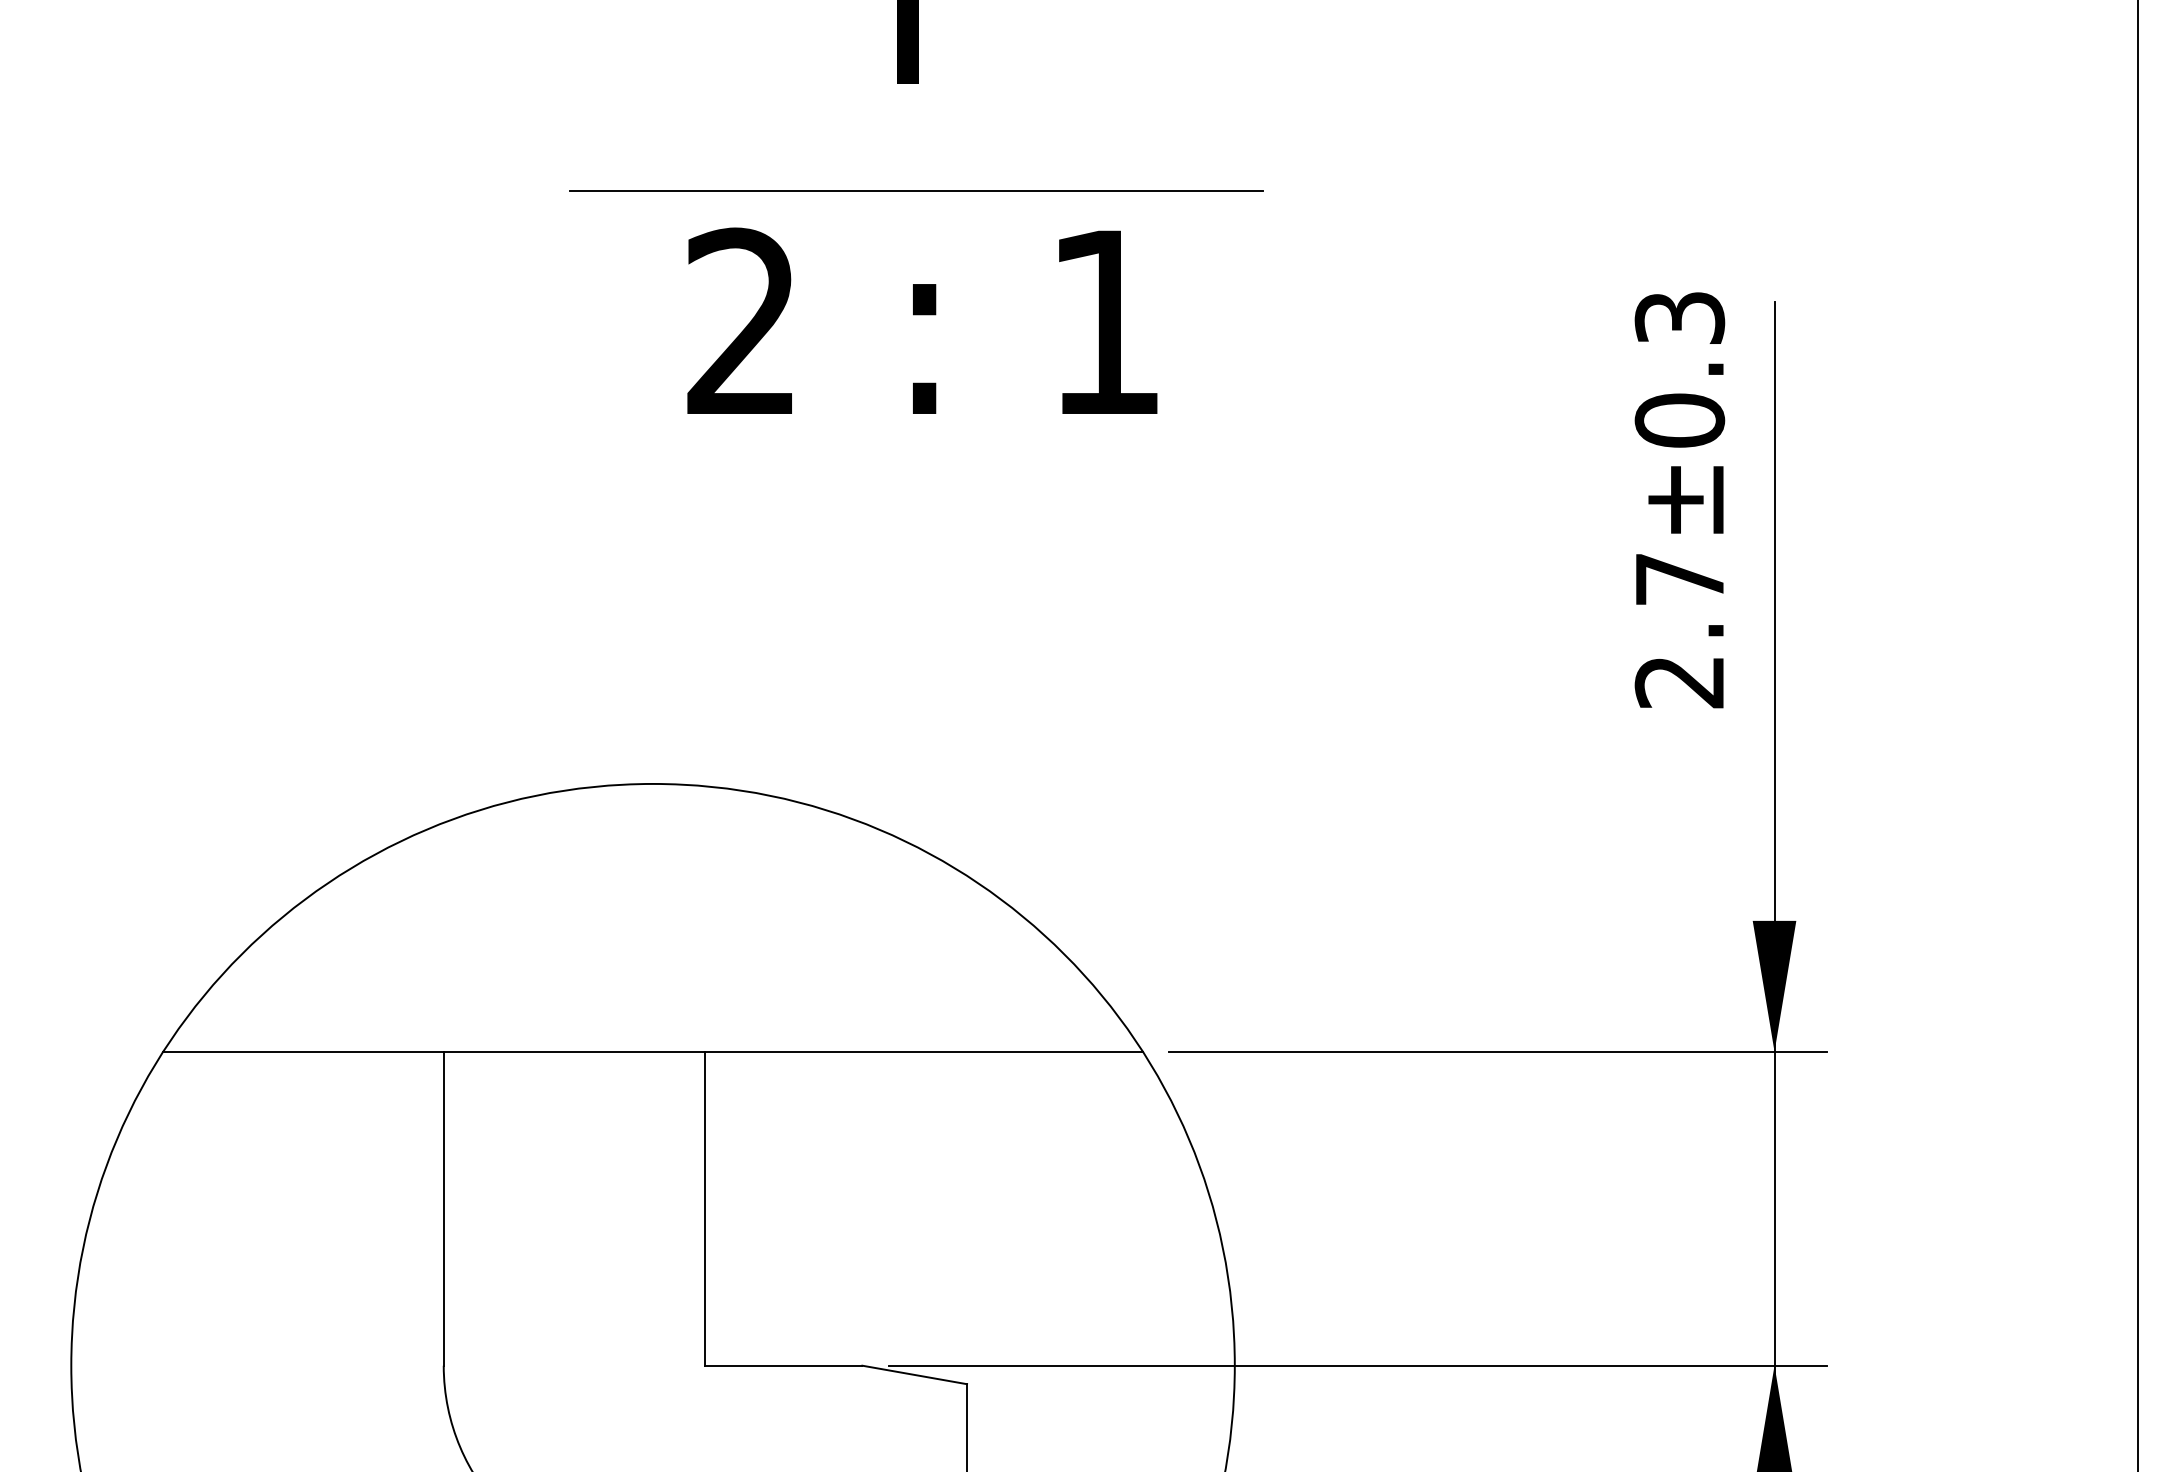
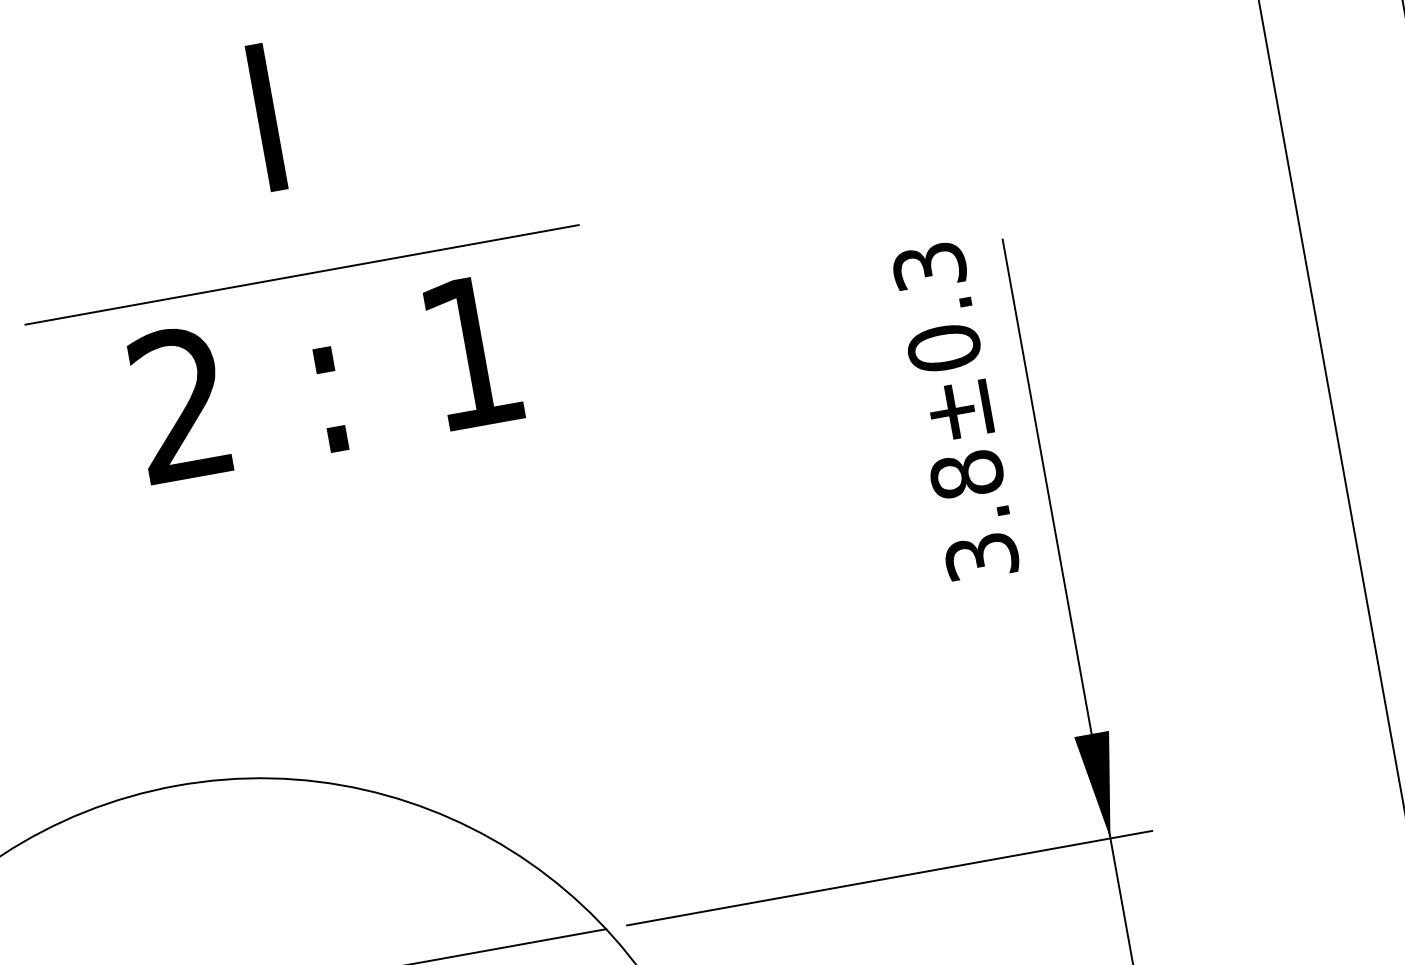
text: (1679, 630) -> (974, 515), 2.7±0.3 -> 3.8±0.3

